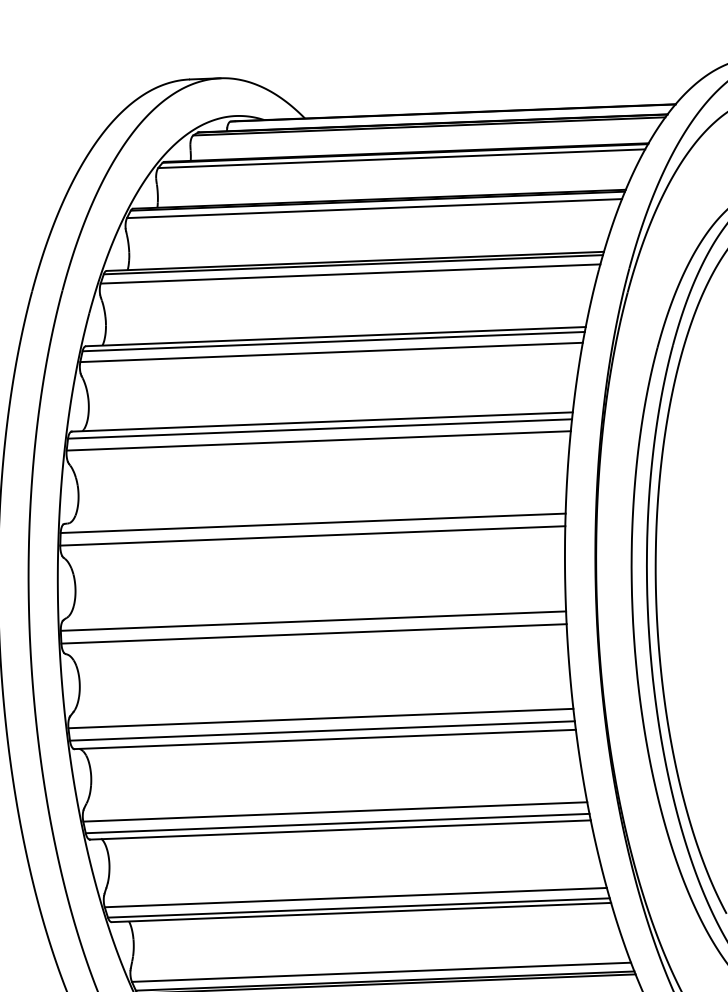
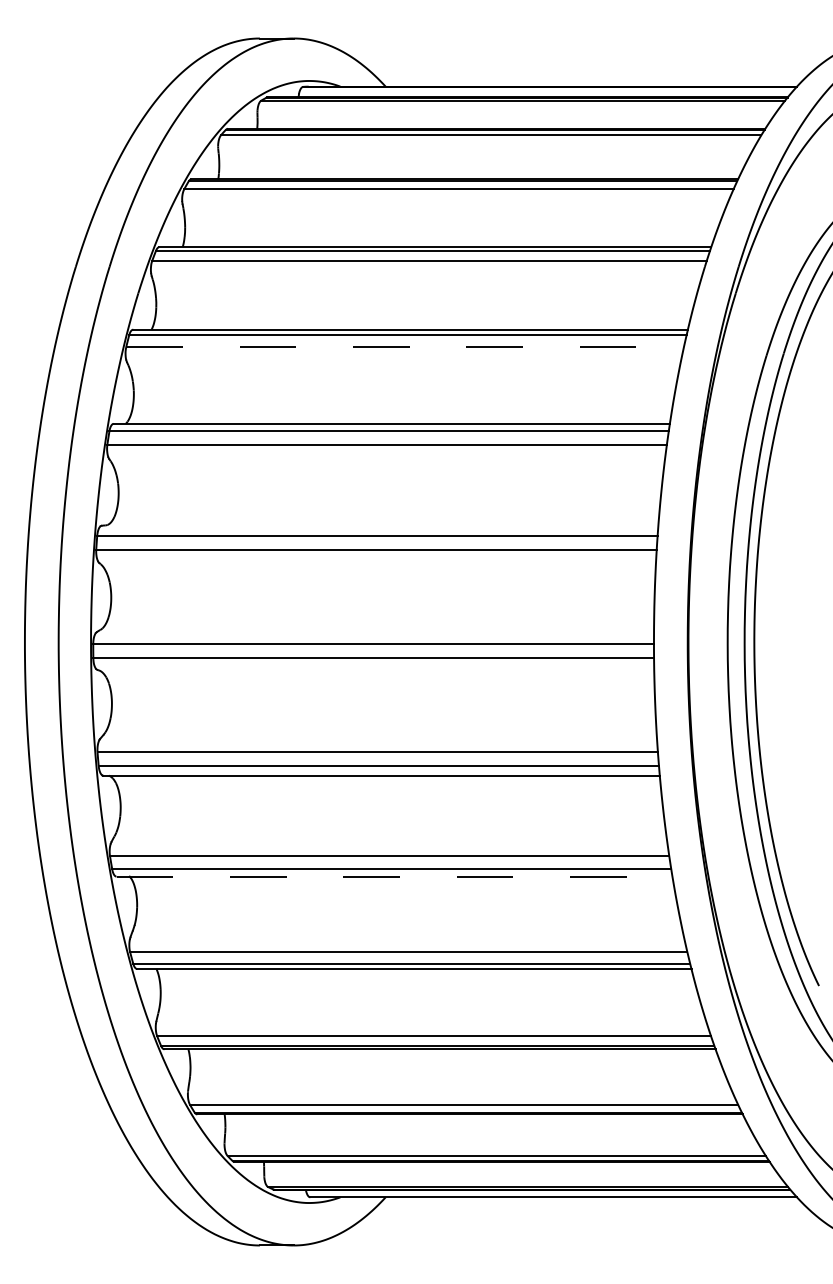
line: (331, 352) -> (405, 347), solid -> dashed
line: (340, 829) -> (394, 876), solid -> dashed

